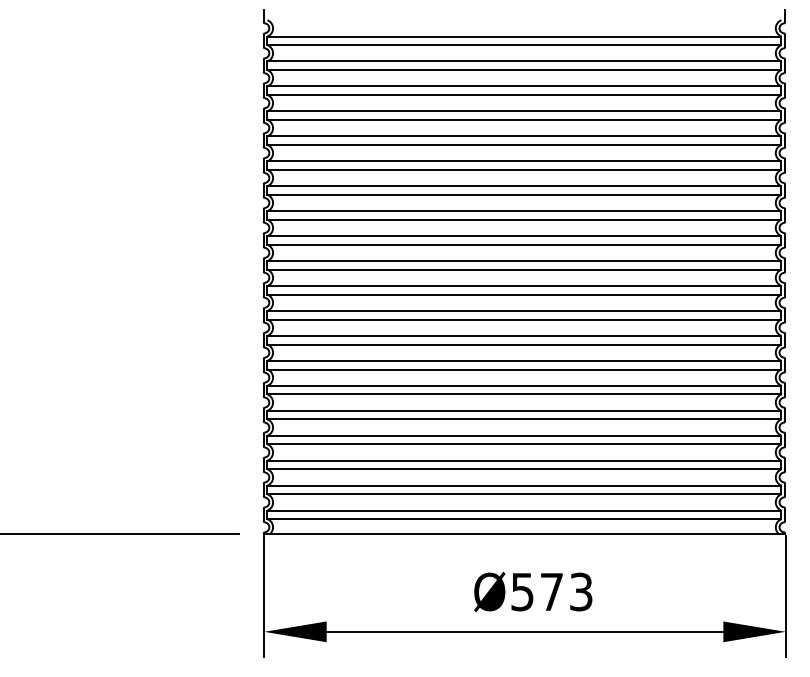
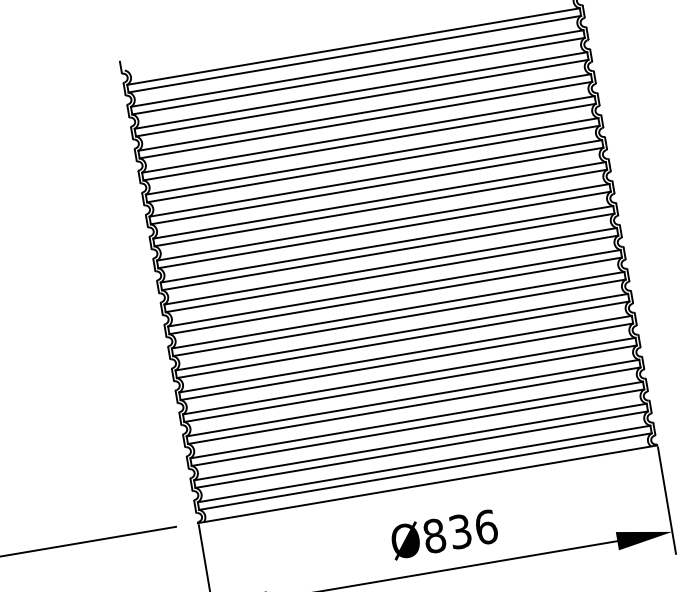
text: (552, 591) -> (460, 531), Ø573 -> Ø836

